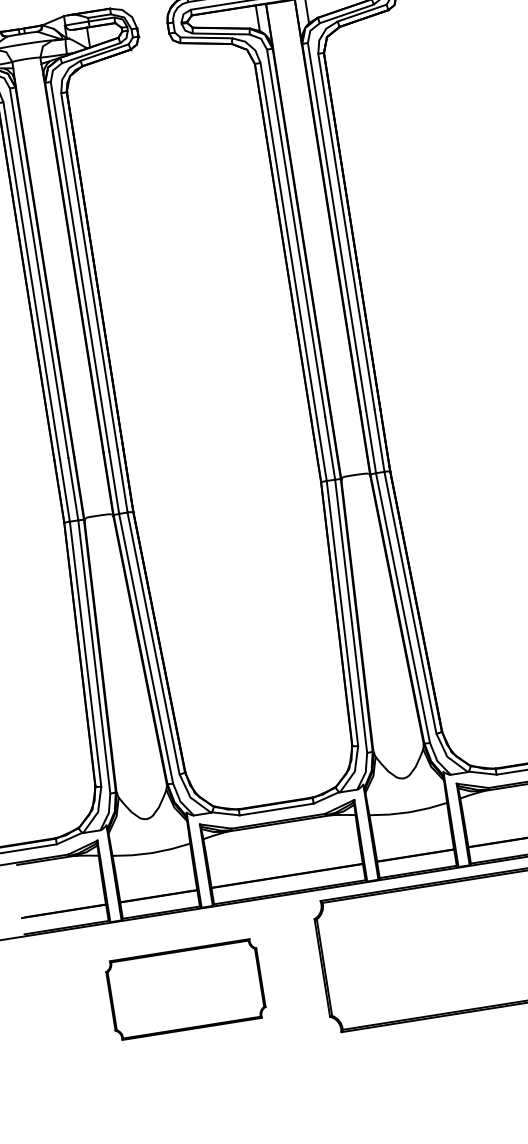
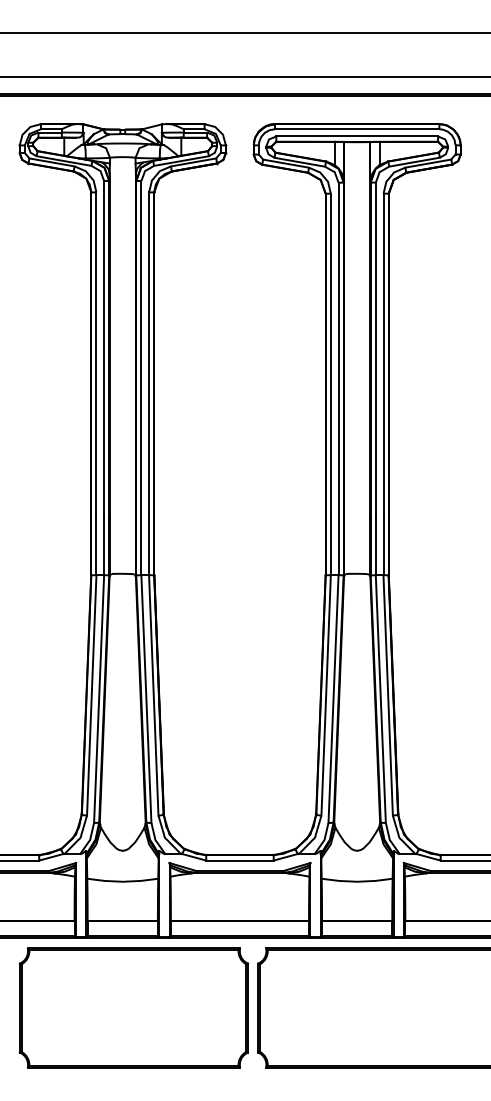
part: (185, 988) -> (133, 1007), size x1.67

